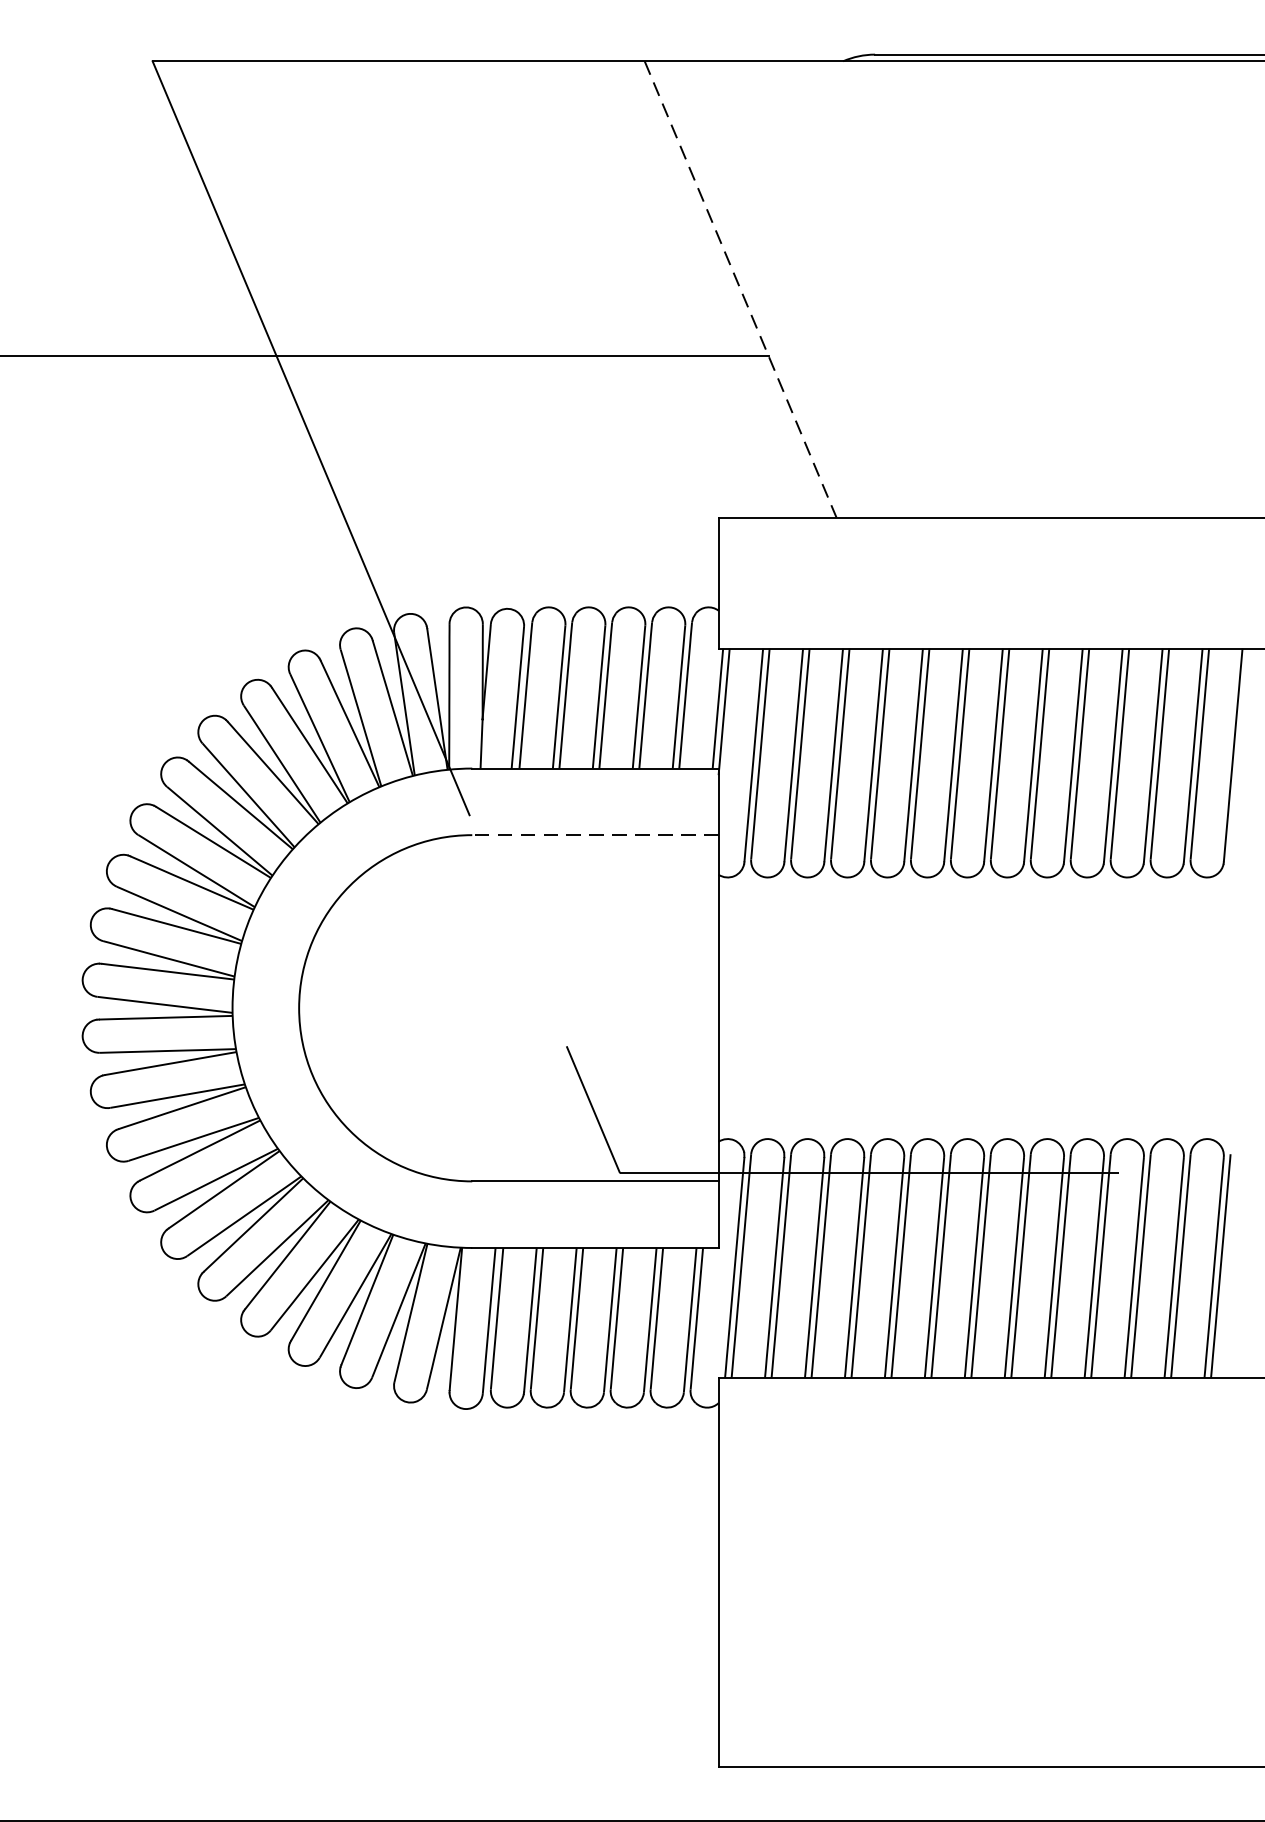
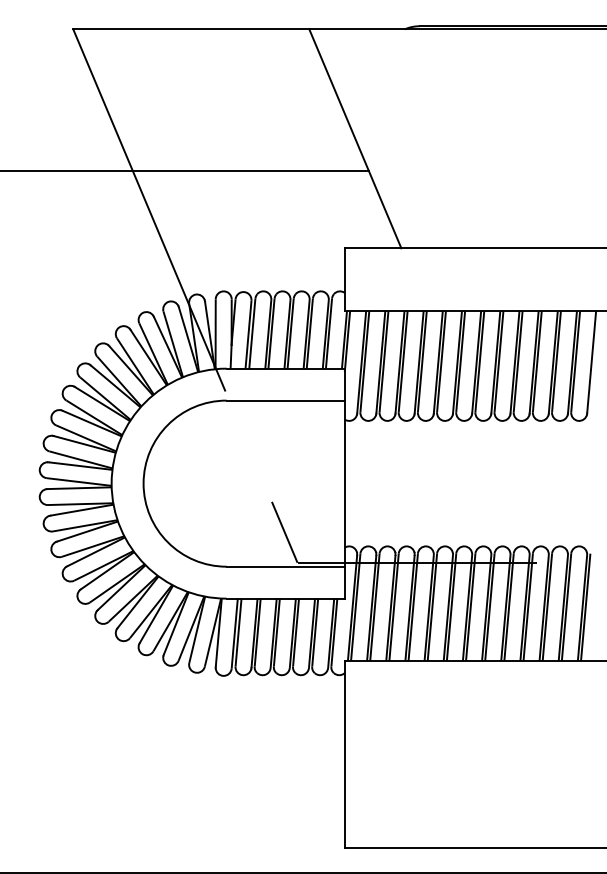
line: (740, 288) -> (355, 138), dashed -> solid
line: (594, 834) -> (285, 400), dashed -> solid

